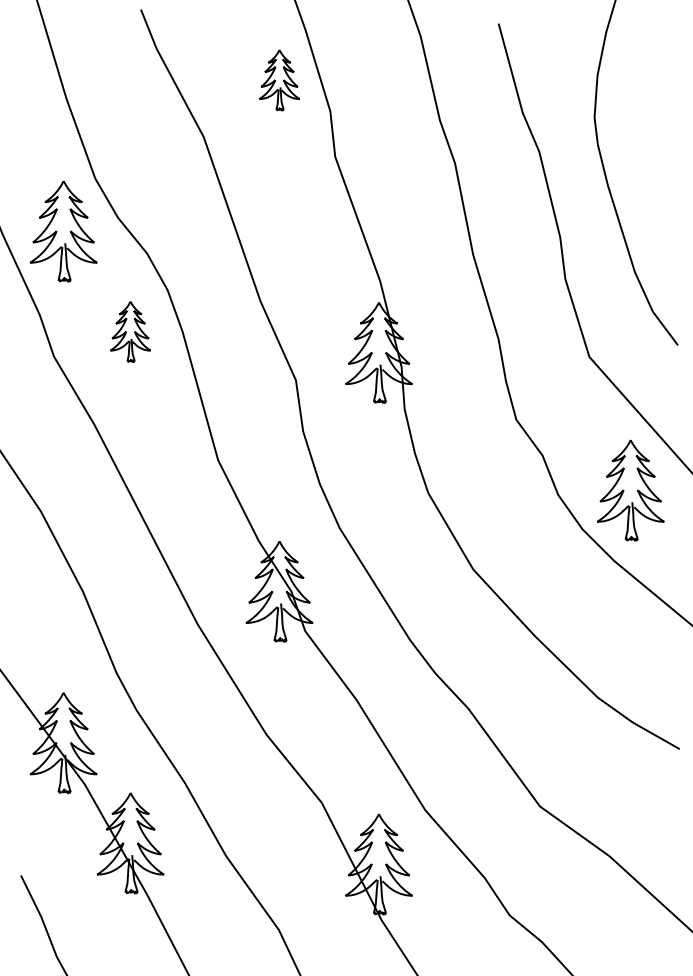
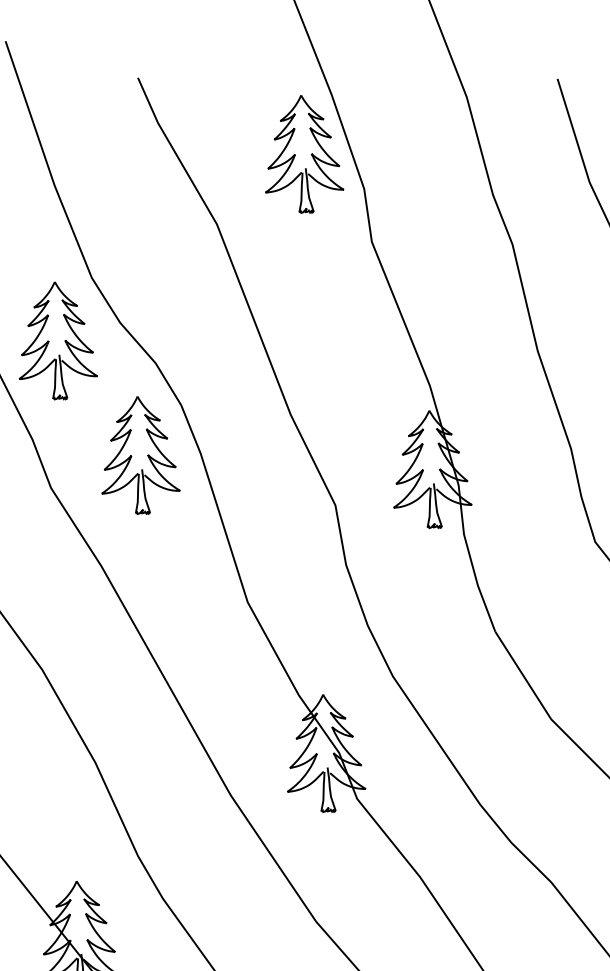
part: (279, 80) -> (303, 154), size x1.67
part: (130, 331) -> (139, 455), size x1.67

